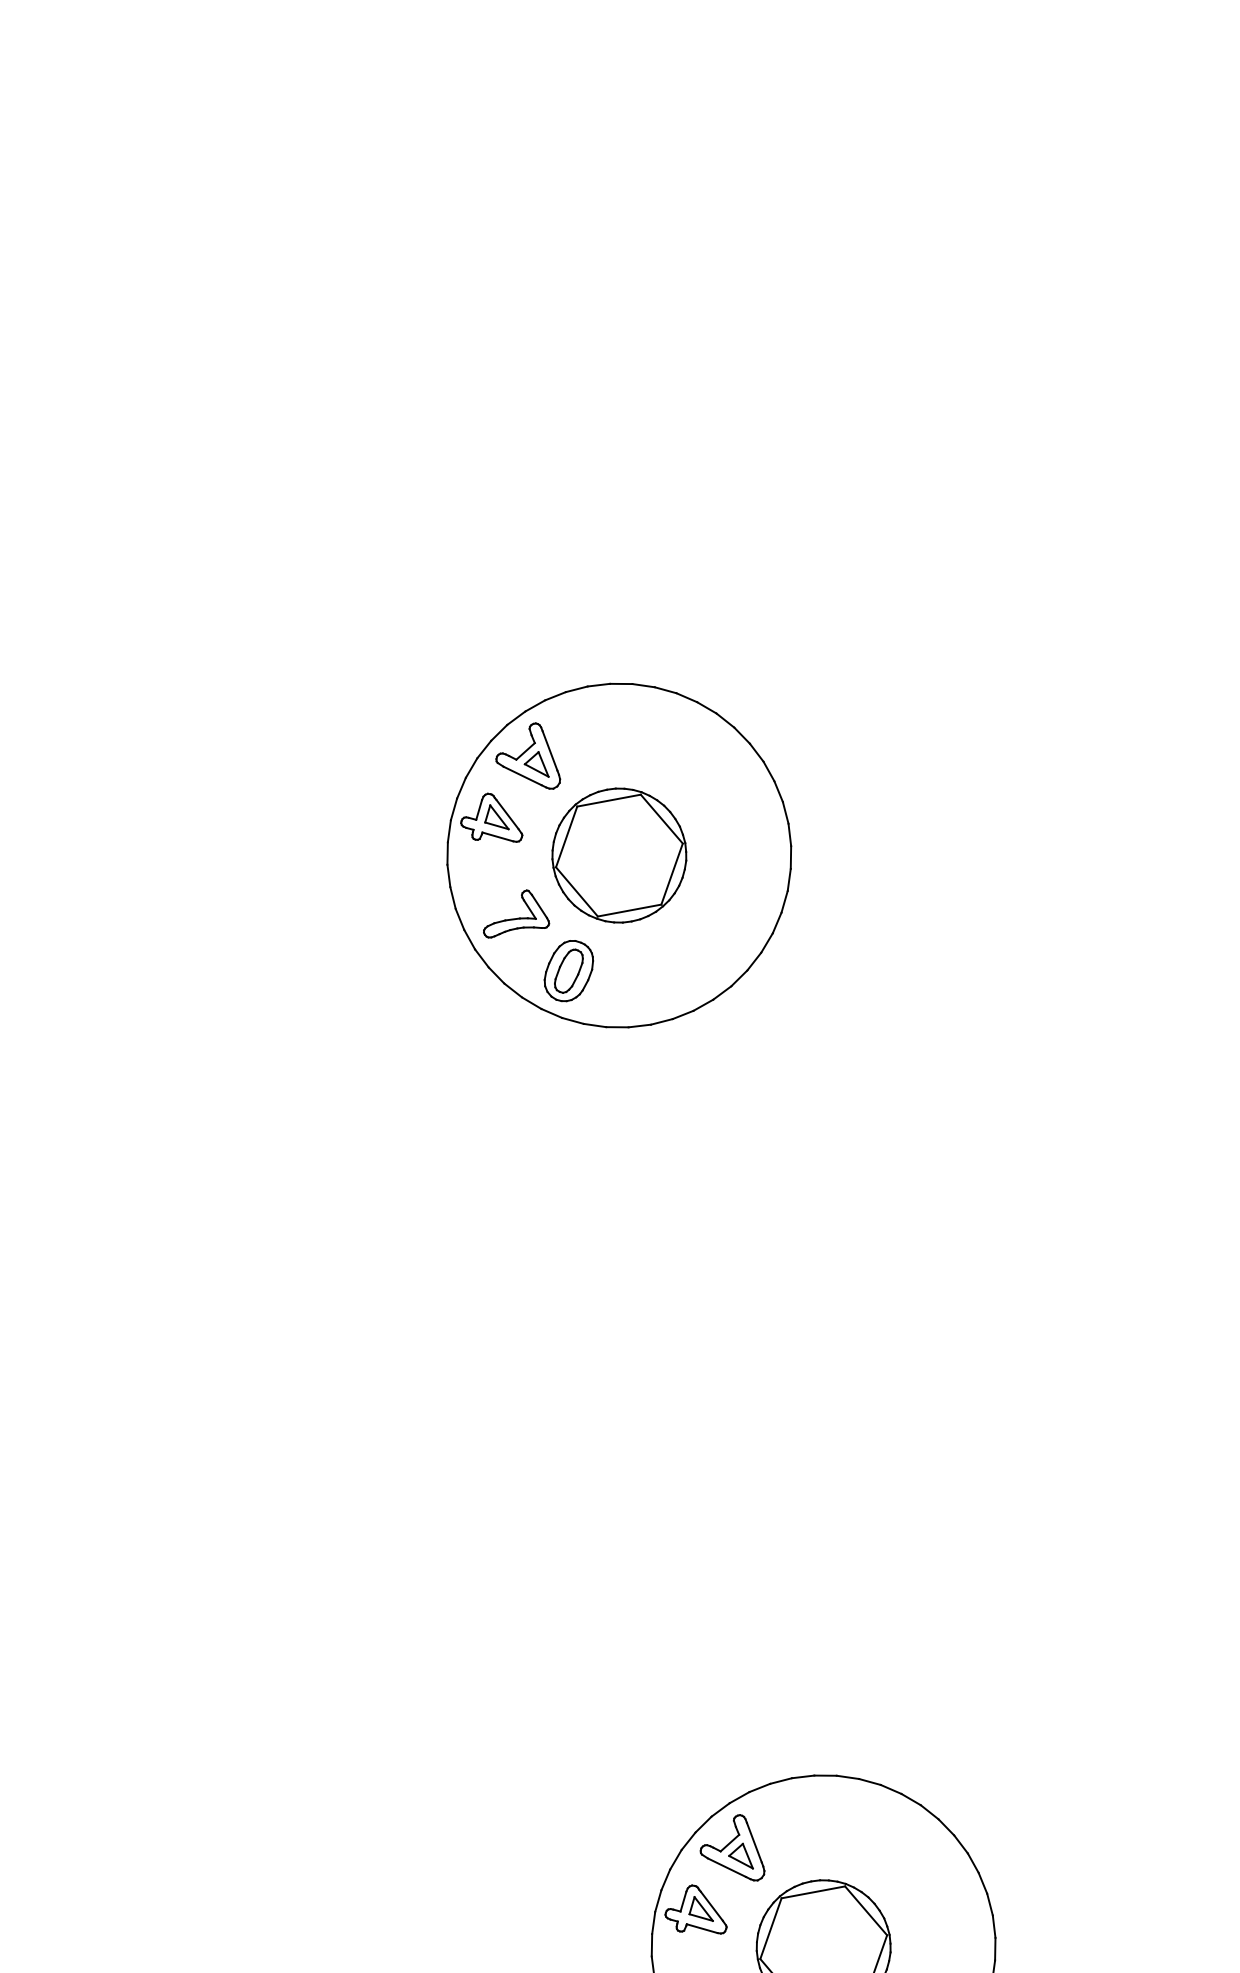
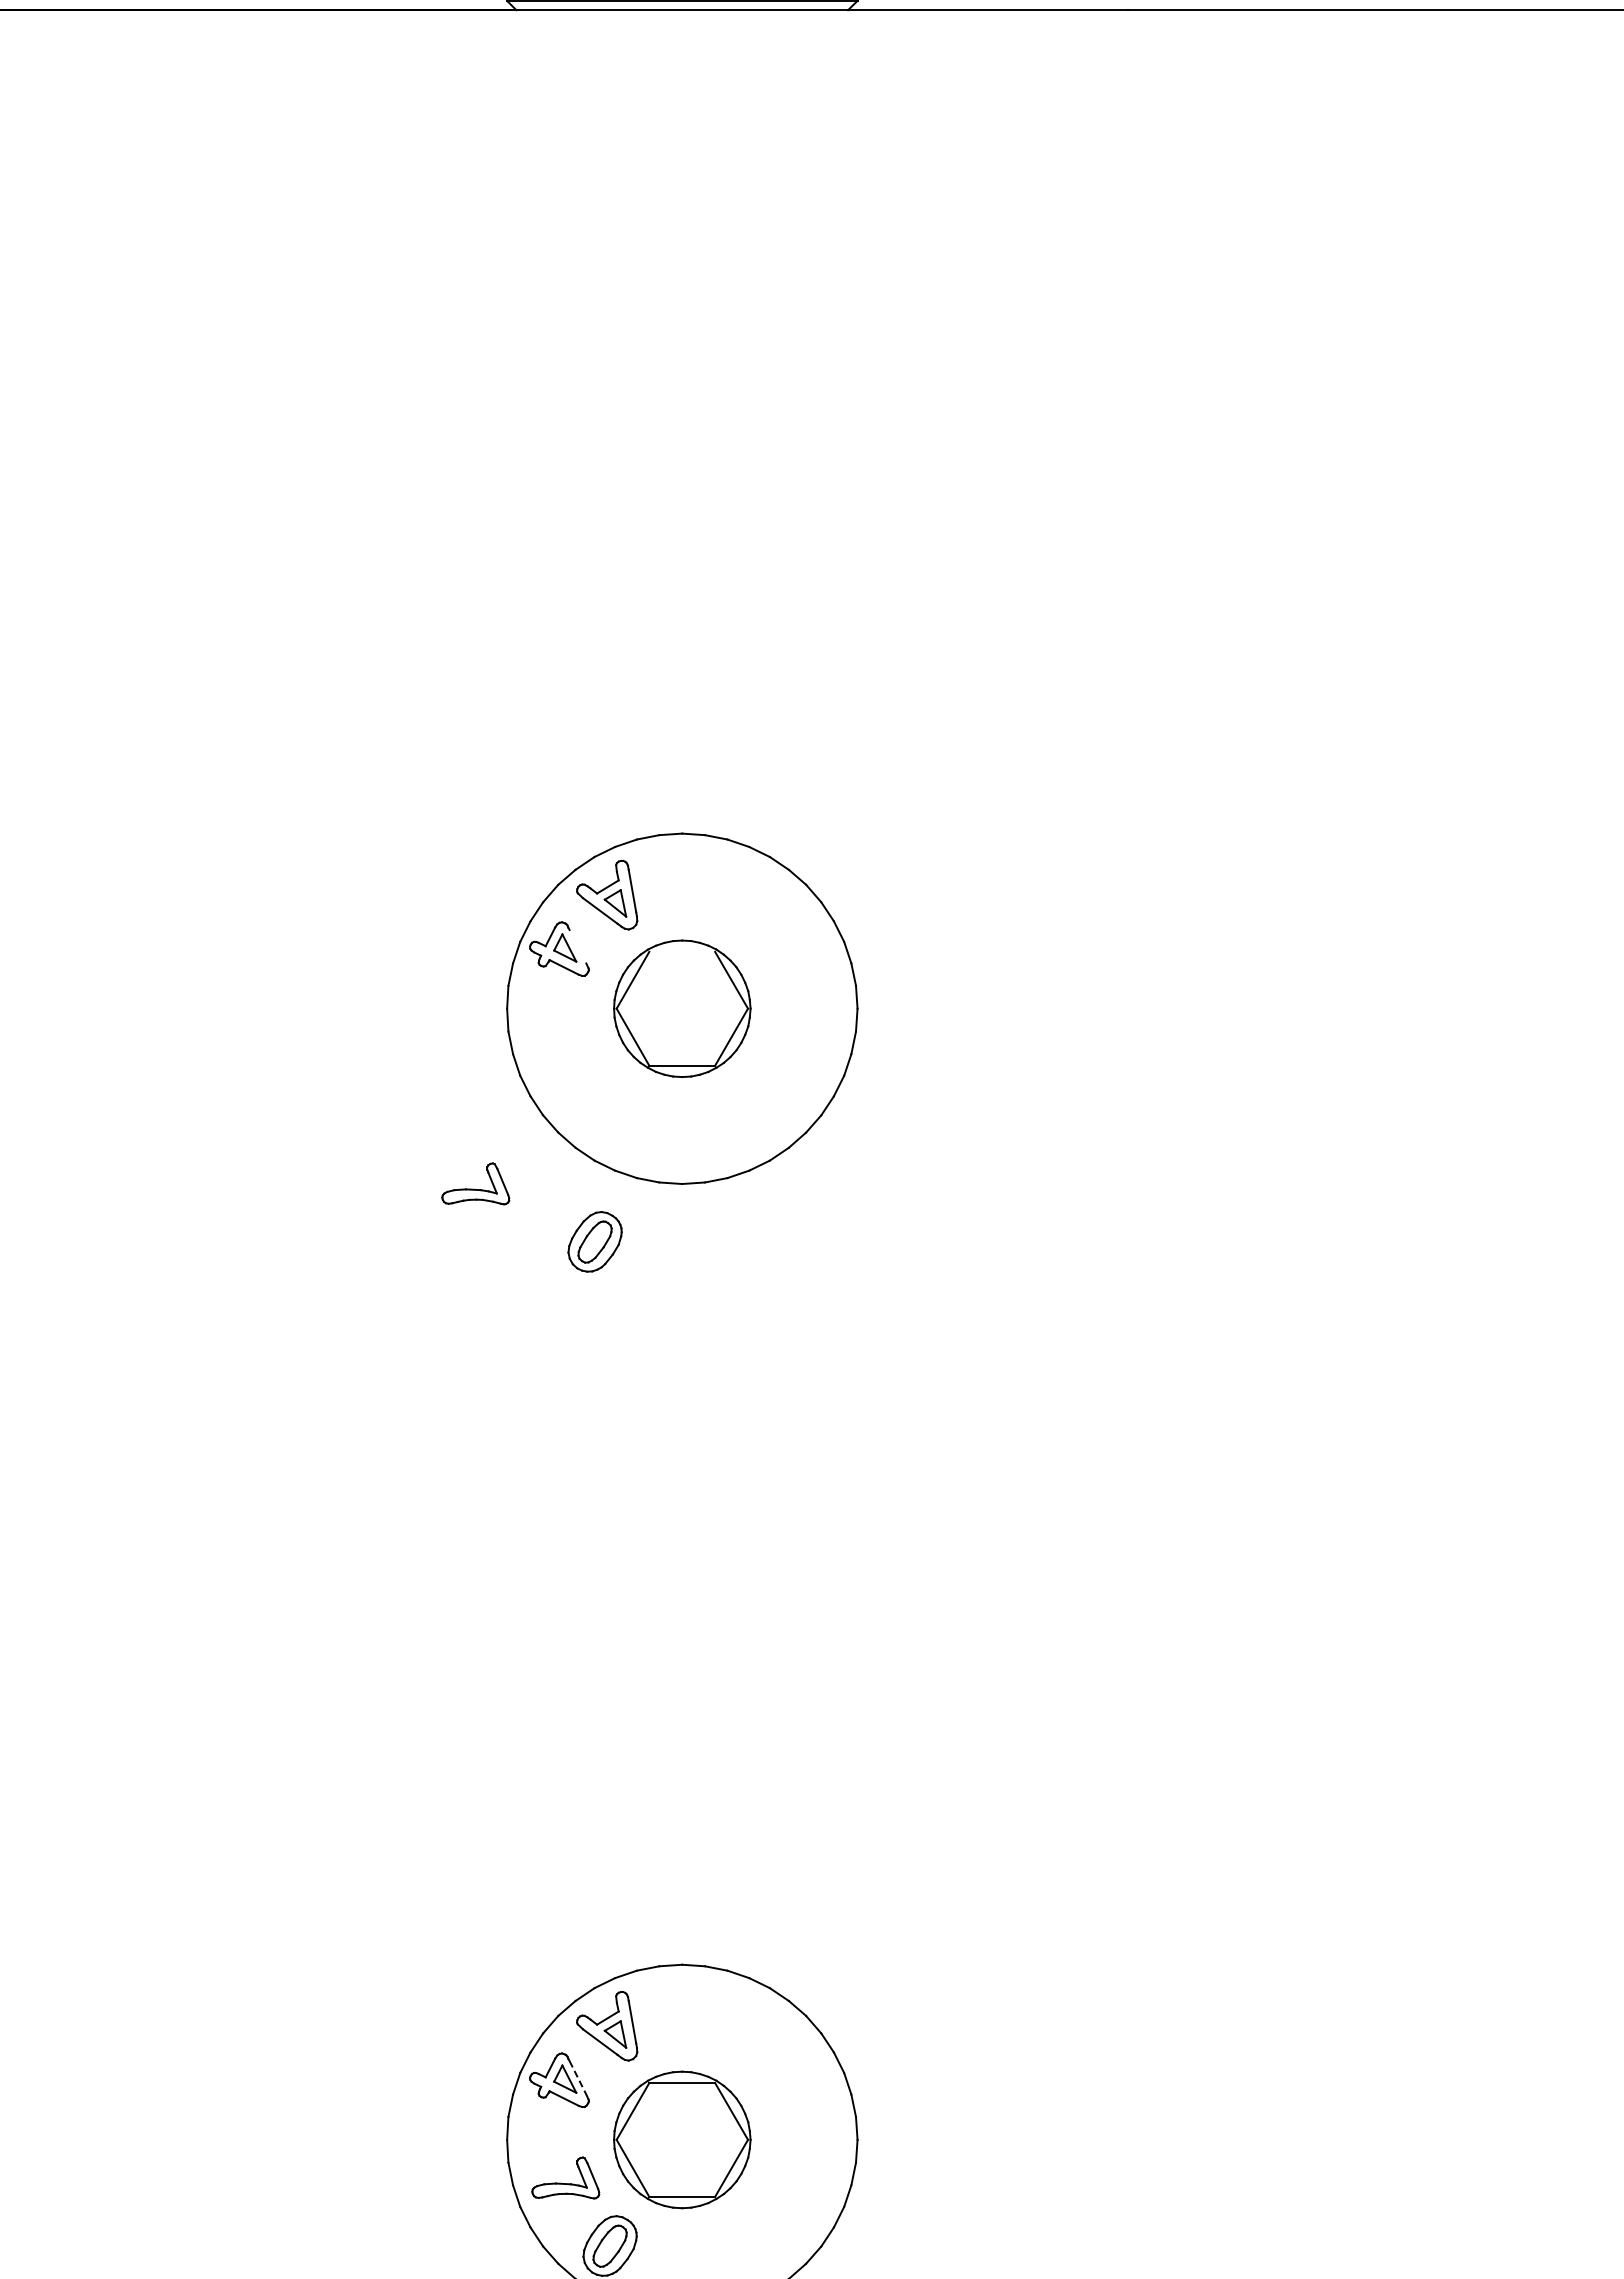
line: (609, 800) -> (682, 951), removed
line: (507, 814) -> (577, 946), removed
part: (513, 913) -> (475, 1183), moved
part: (568, 970) -> (594, 1241), moved
line: (711, 1905) -> (577, 2077), solid -> dashed

